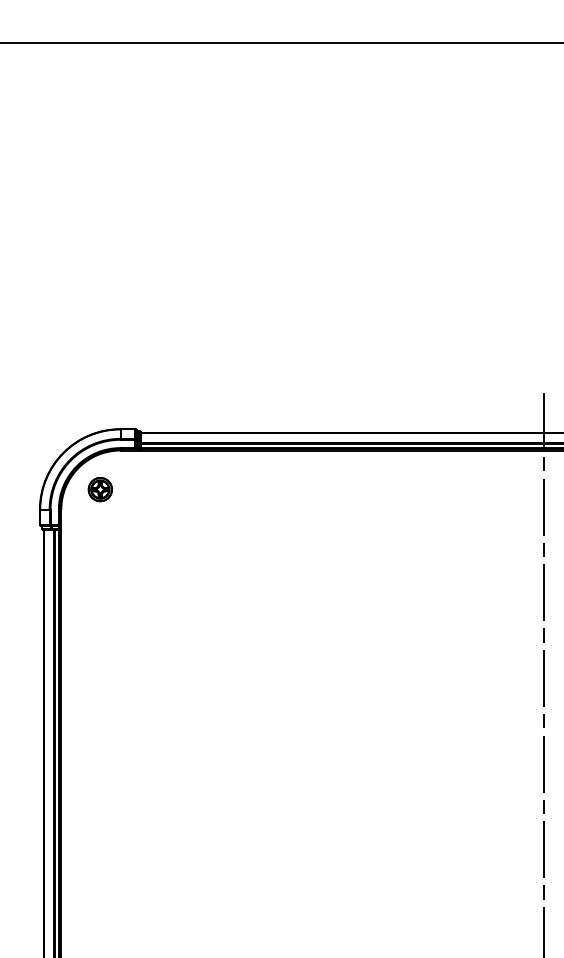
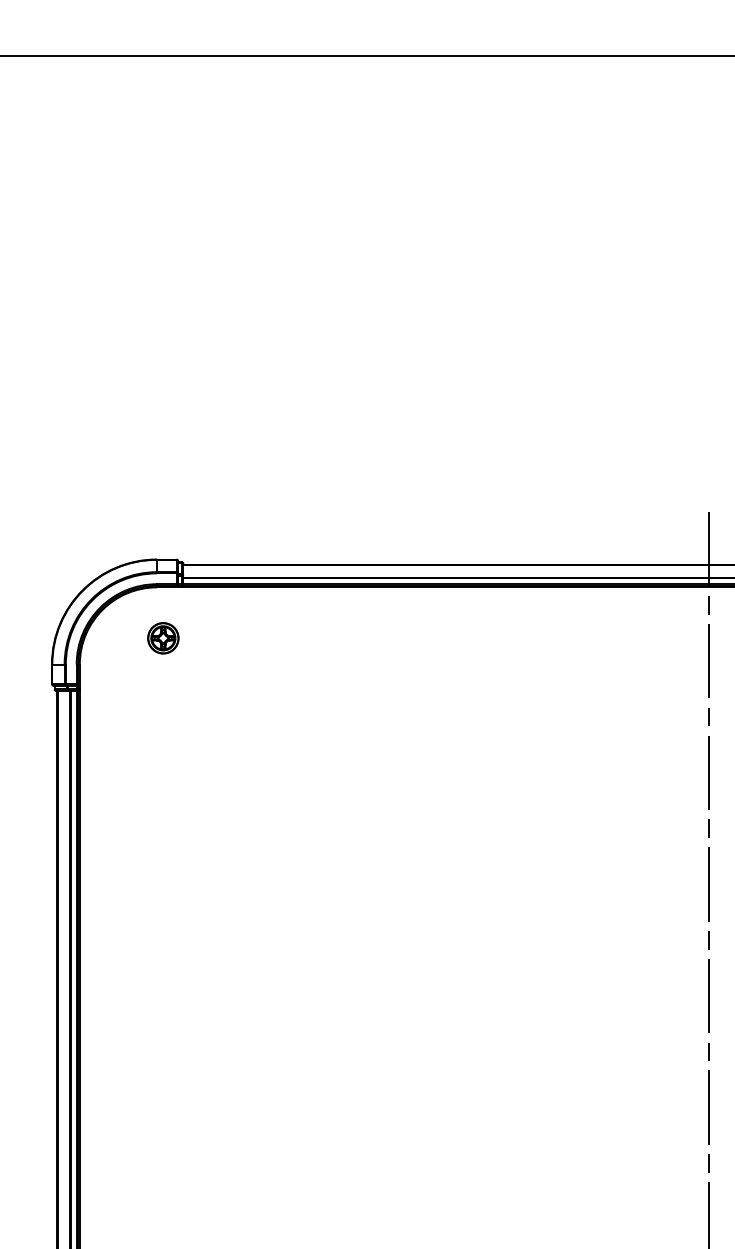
part: (99, 489) -> (162, 638), moved

